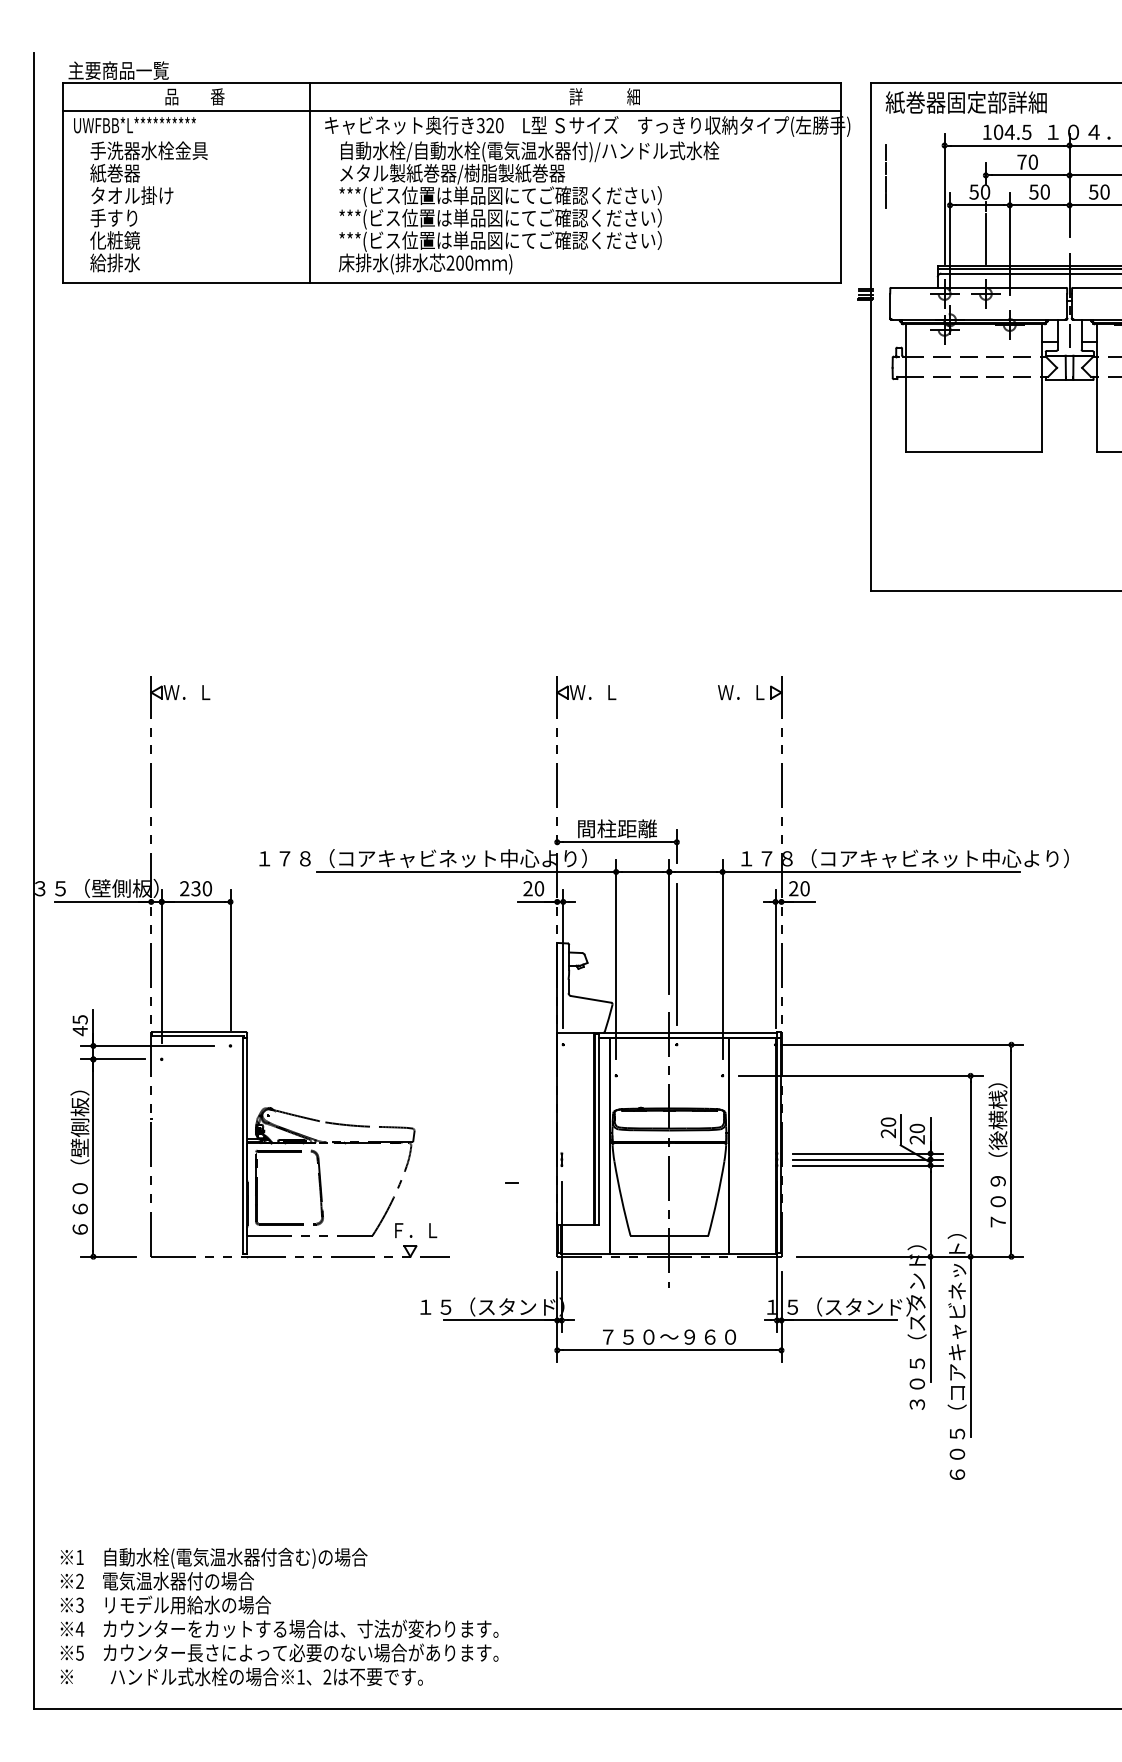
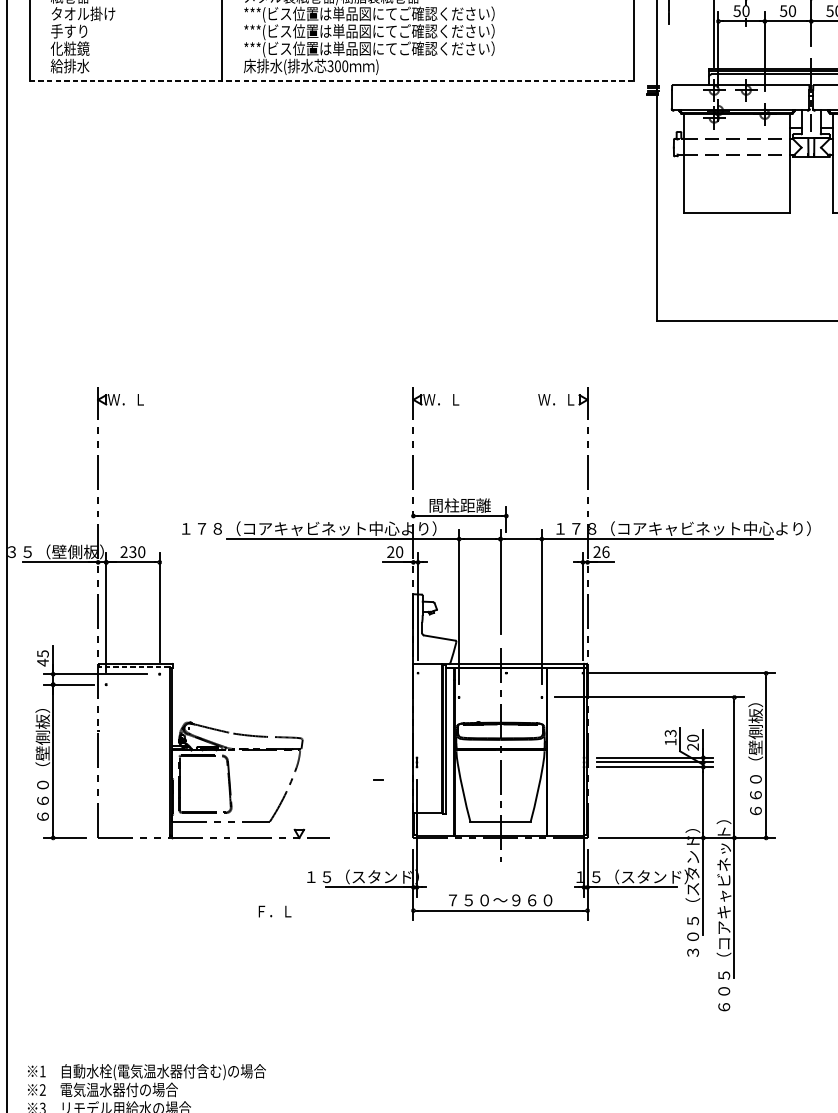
line: (985, 238) -> (746, 47), removed
text: (450, 263) -> (330, 66), 200 -> 300
line: (452, 282) -> (332, 81), solid -> dashed
text: (804, 888) -> (605, 551), 20 -> 26
line: (676, 954) -> (506, 603), removed
line: (197, 1036) -> (134, 666), solid -> dashed
text: (888, 1127) -> (670, 737), 20 -> 13
text: (997, 1158) -> (755, 761), ７０９（後横桟） -> ６６０（壁側板）
text: (416, 1230) -> (275, 911), moved

